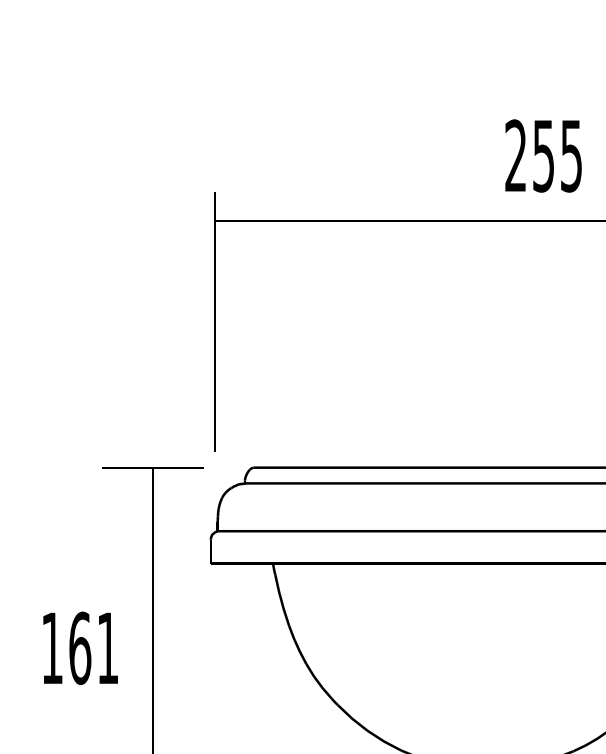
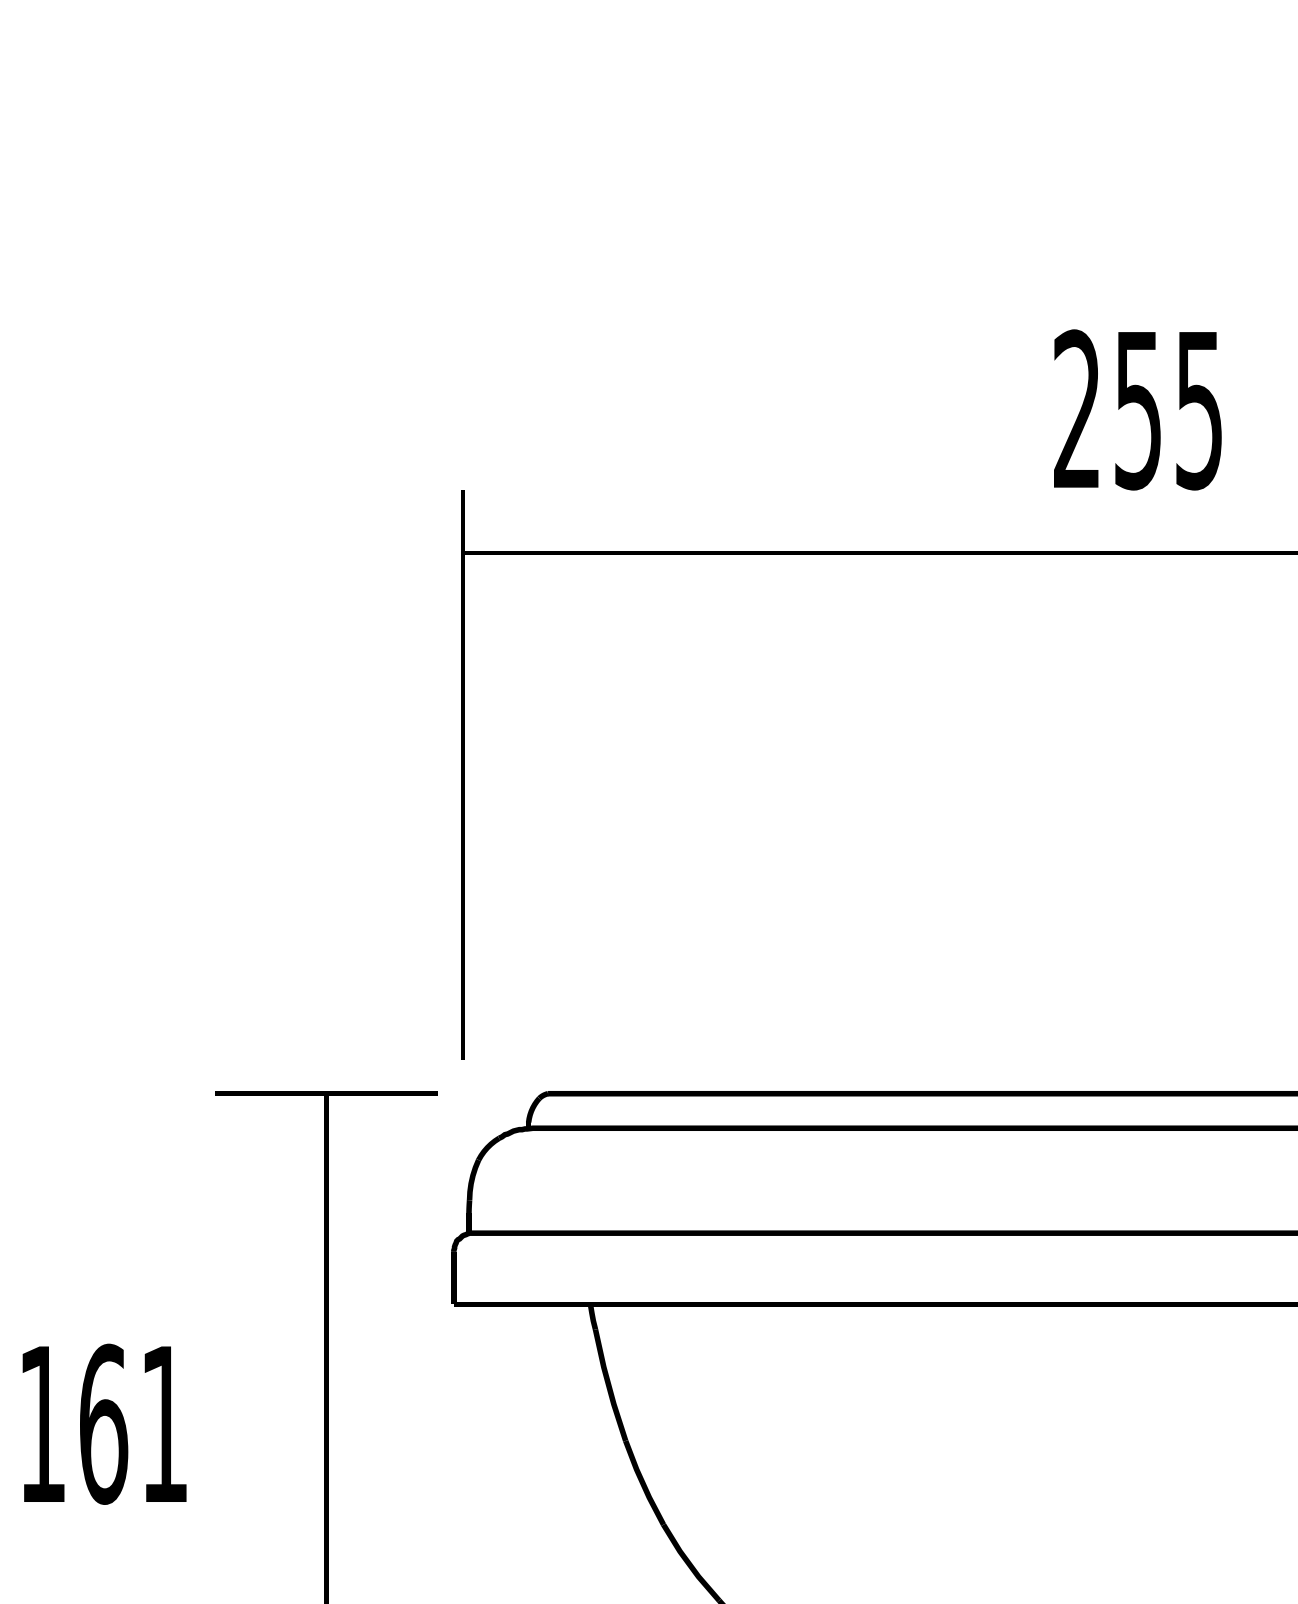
text: (543, 155) -> (1137, 408), moved
text: (80, 647) -> (104, 1422), moved

